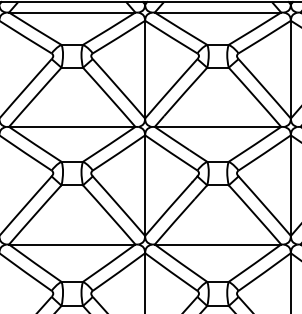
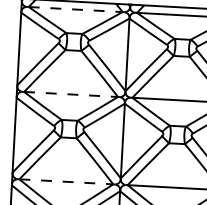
line: (72, 12) -> (75, 9), solid -> dashed
line: (72, 126) -> (71, 94), solid -> dashed
line: (72, 244) -> (66, 181), solid -> dashed

